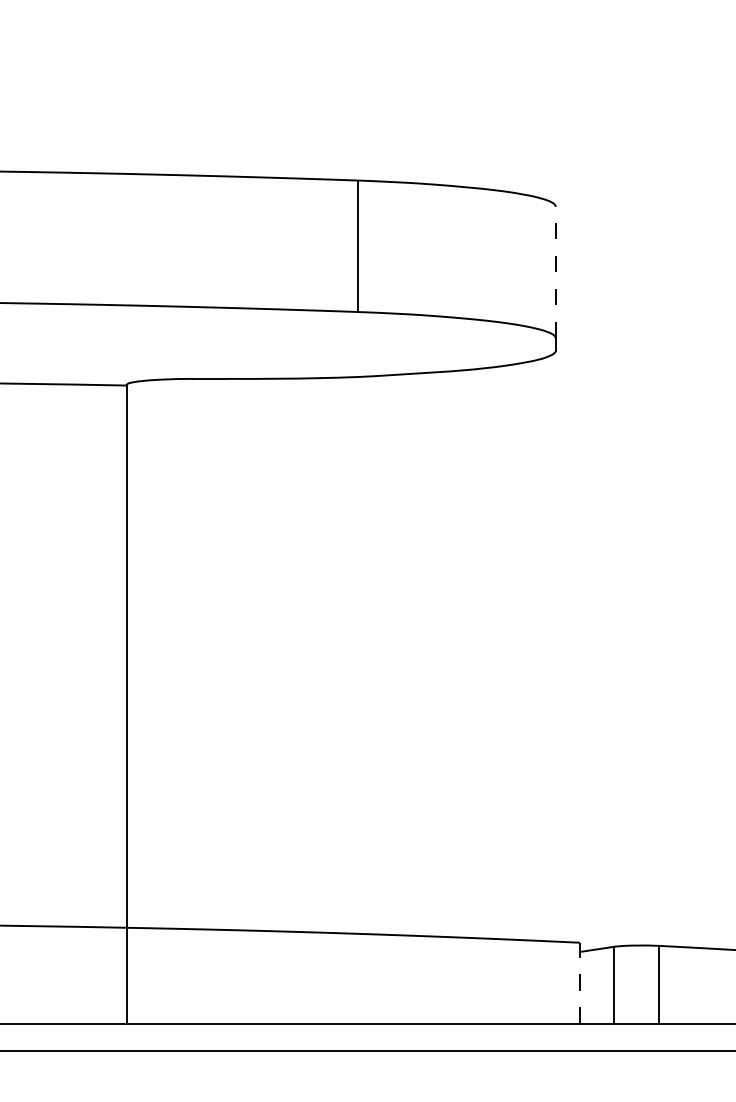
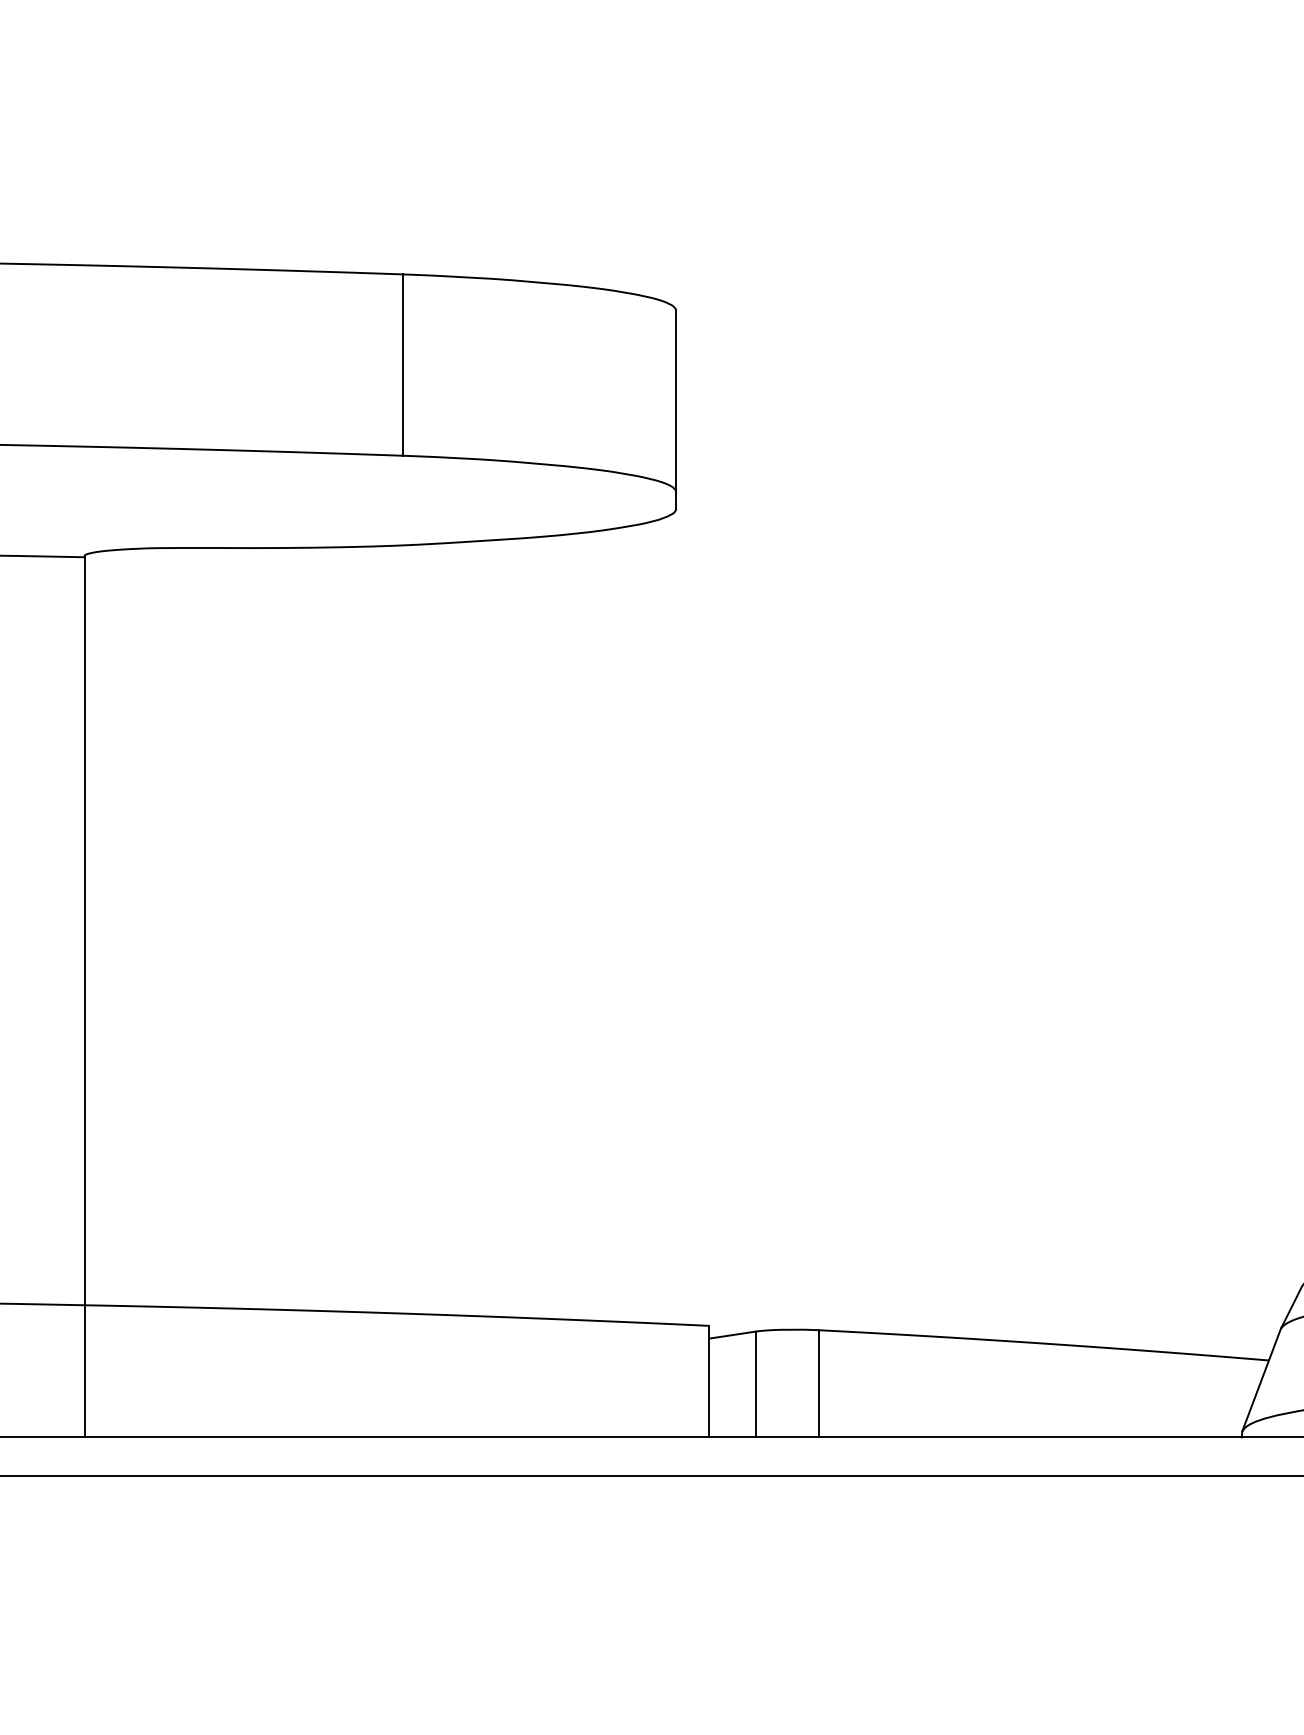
line: (556, 272) -> (676, 401), dashed -> solid
line: (580, 983) -> (709, 1381), dashed -> solid

